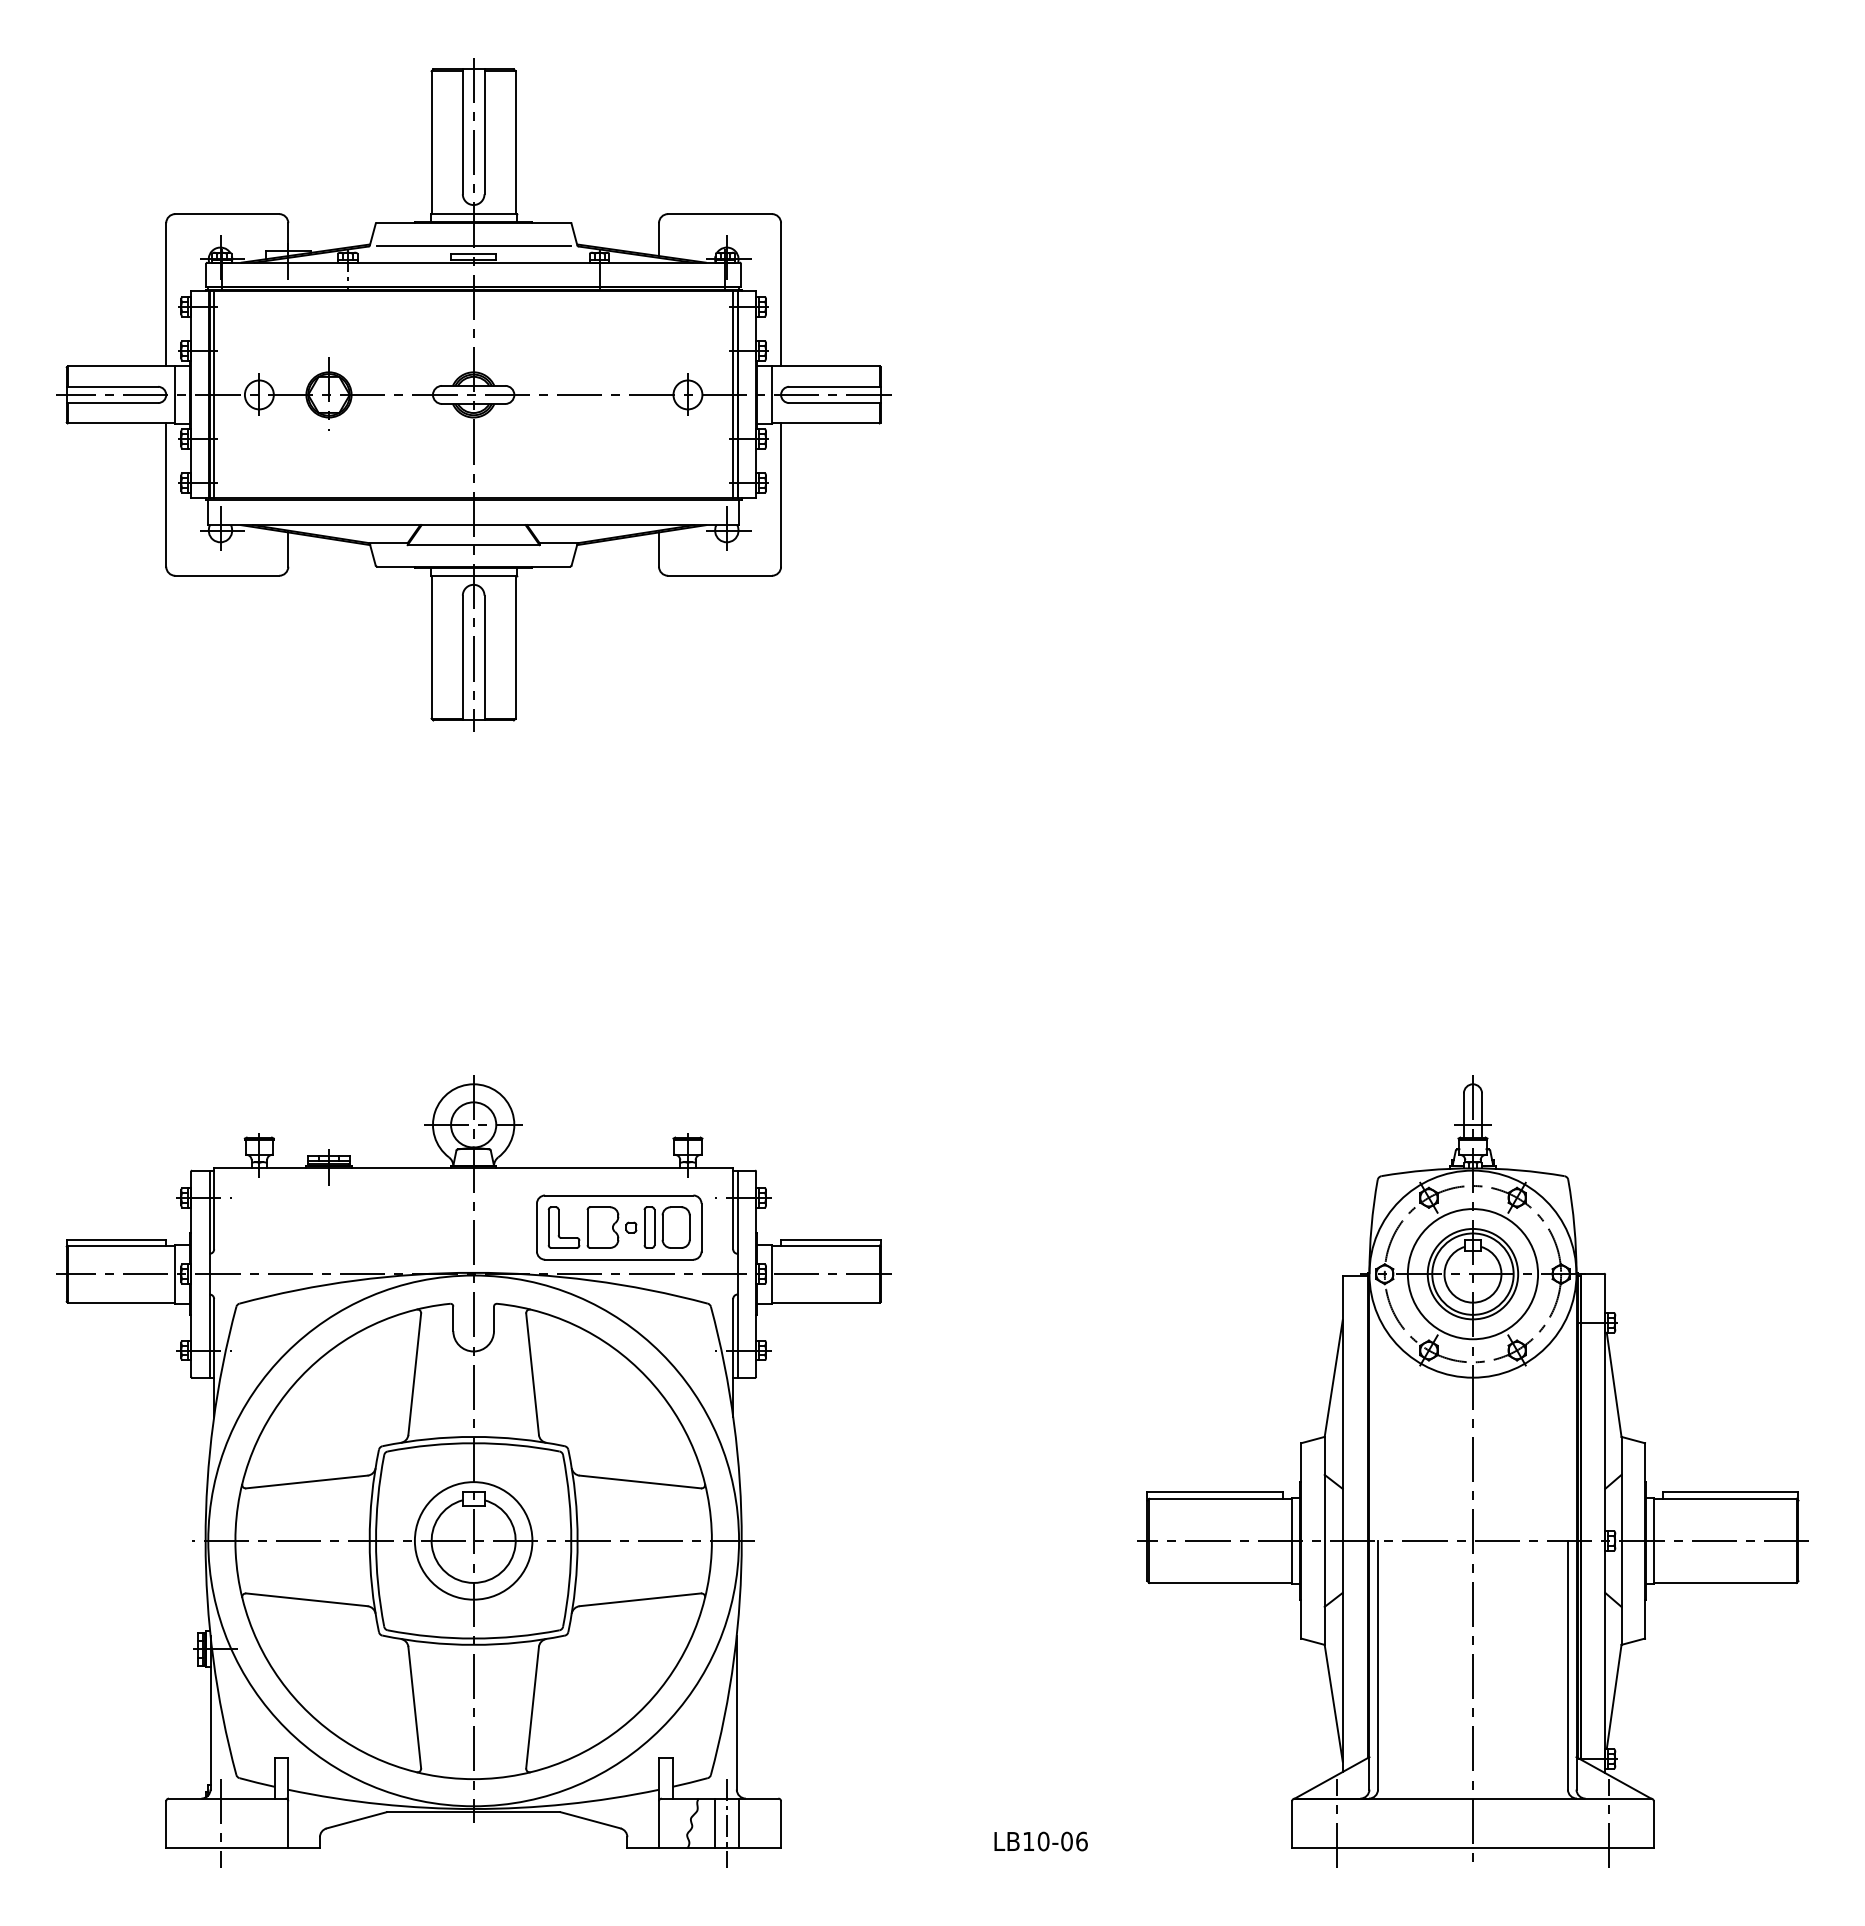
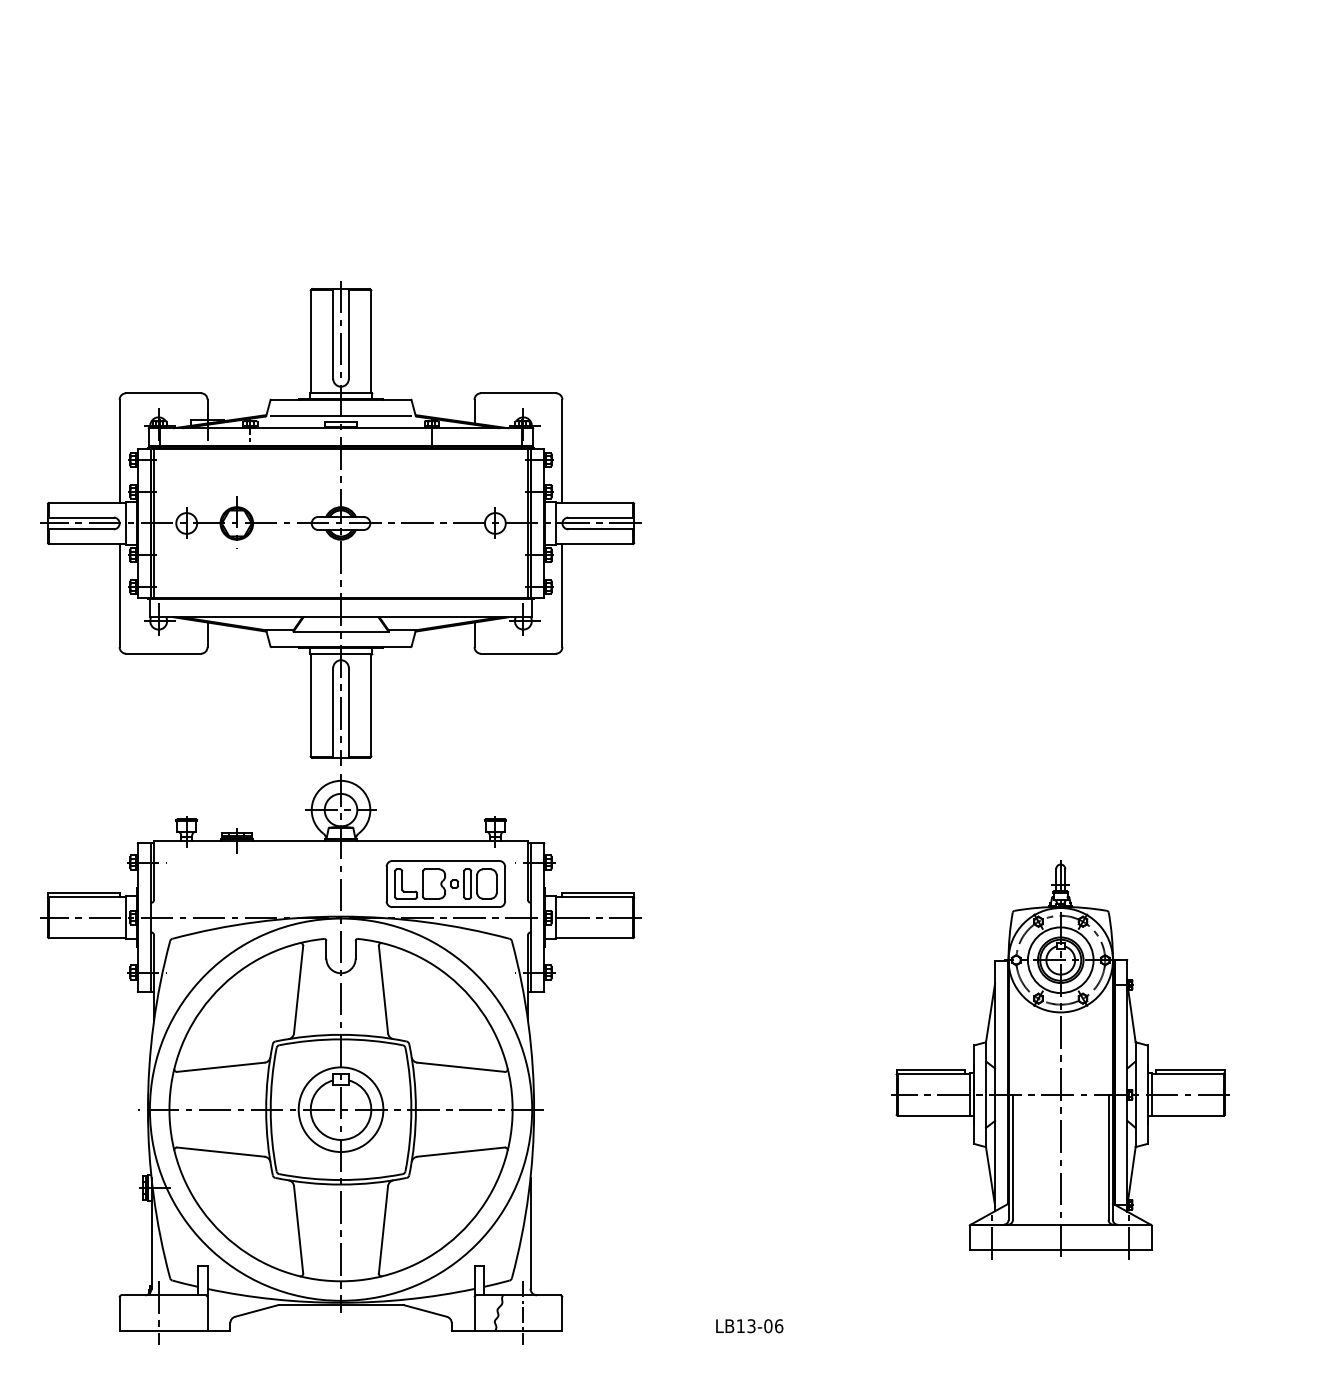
part: (473, 394) -> (340, 523), moved
part: (1472, 1471) -> (1060, 1059), size x0.7
line: (715, 1823) -> (515, 1313), removed
line: (738, 1823) -> (531, 1313), removed
text: (1043, 1841) -> (751, 1326), LB10-06 -> LB13-06

